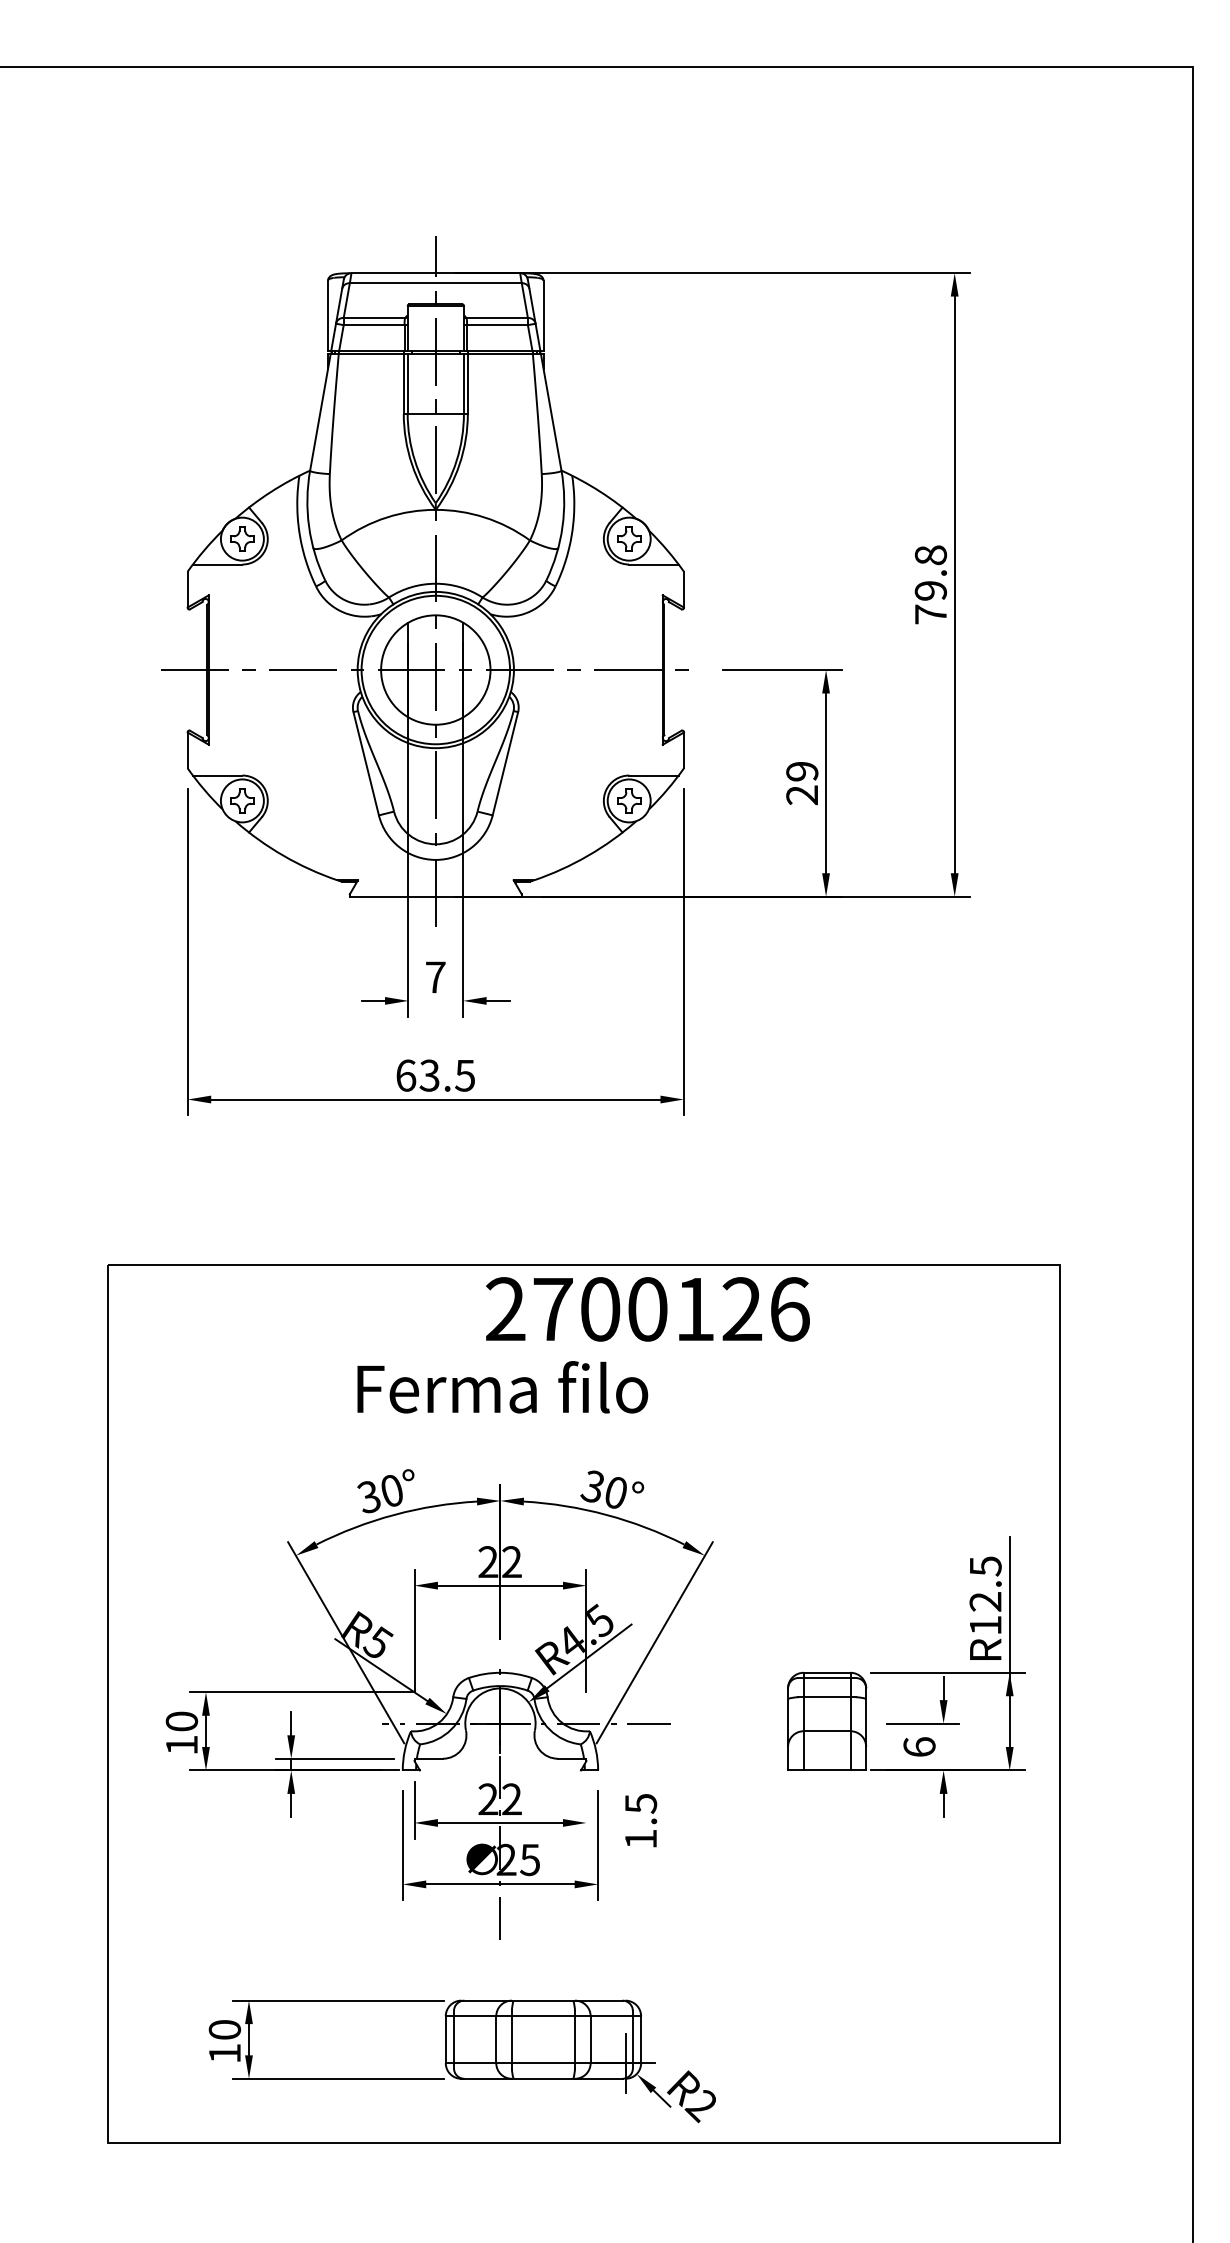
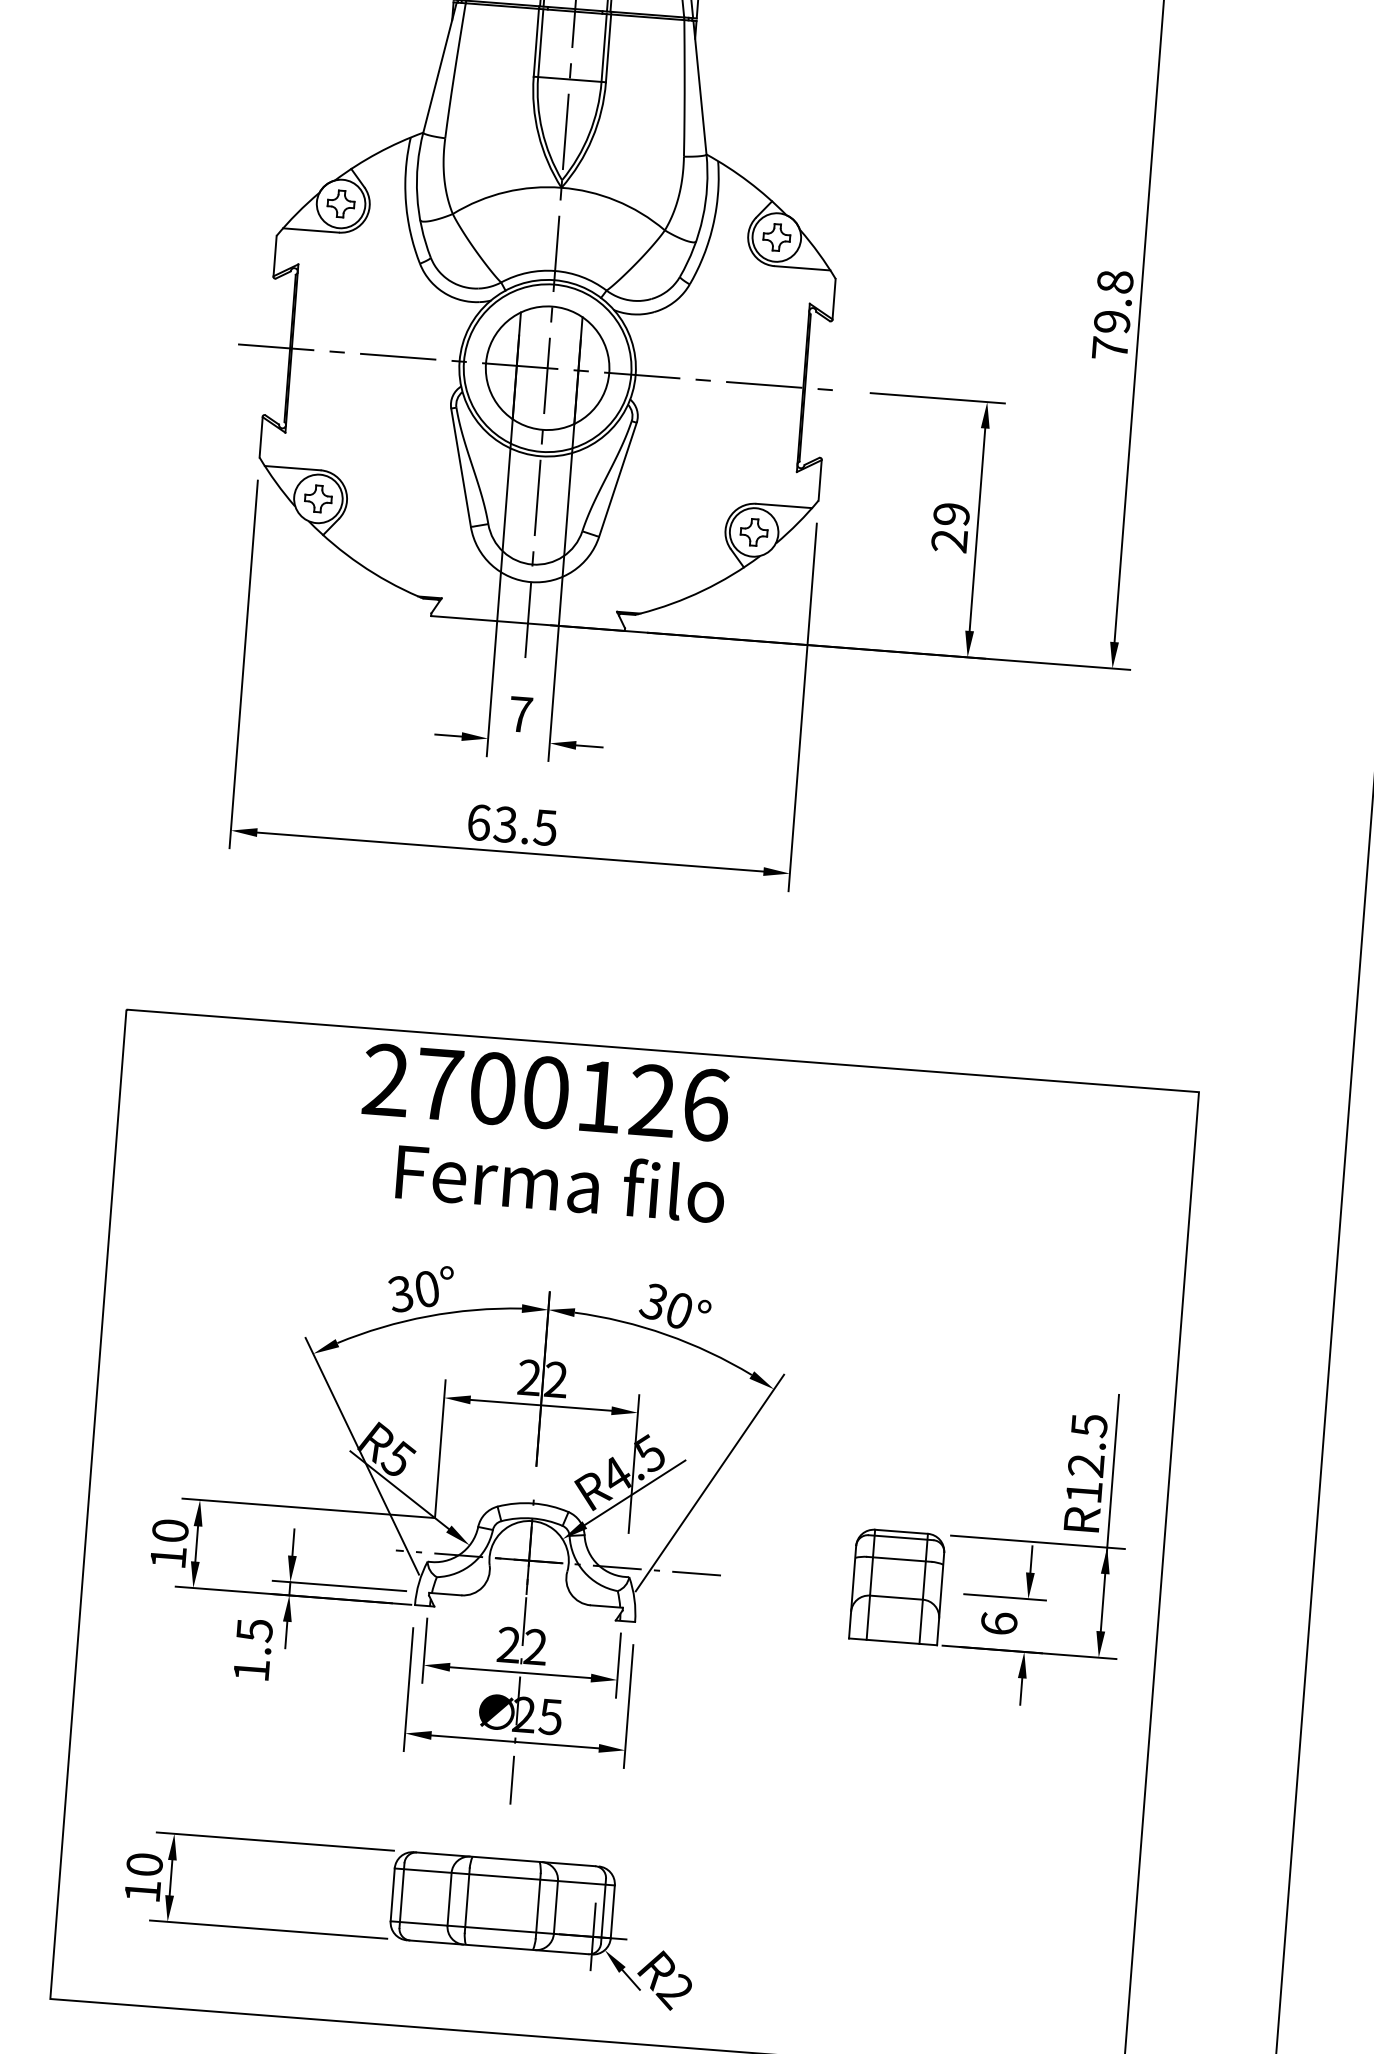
text: (647, 1309) -> (545, 1092), moved
line: (586, 1809) -> (618, 1664), added
text: (641, 1820) -> (253, 1649), moved
part: (461, 2061) -> (408, 1920), moved

